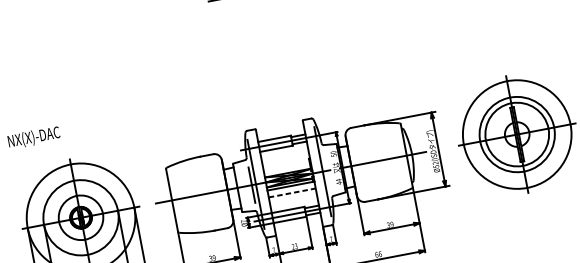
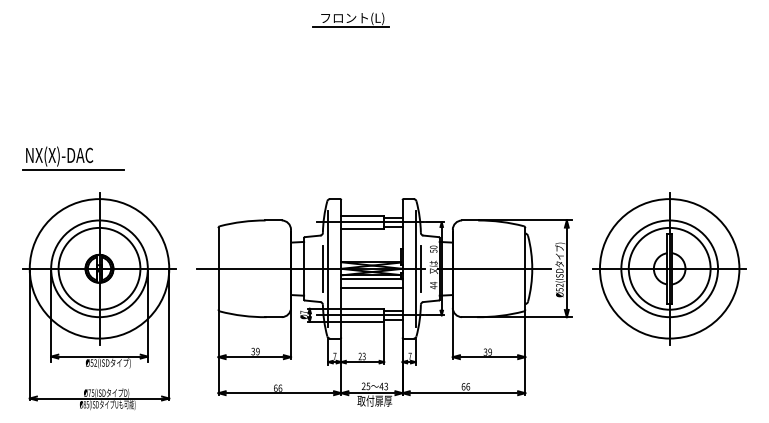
line: (46, 146) -> (73, 170), added
line: (326, 170) -> (420, 268), added
line: (291, 193) -> (371, 288), dashed -> solid
circle: (80, 217) -> (99, 268), size x1.43

